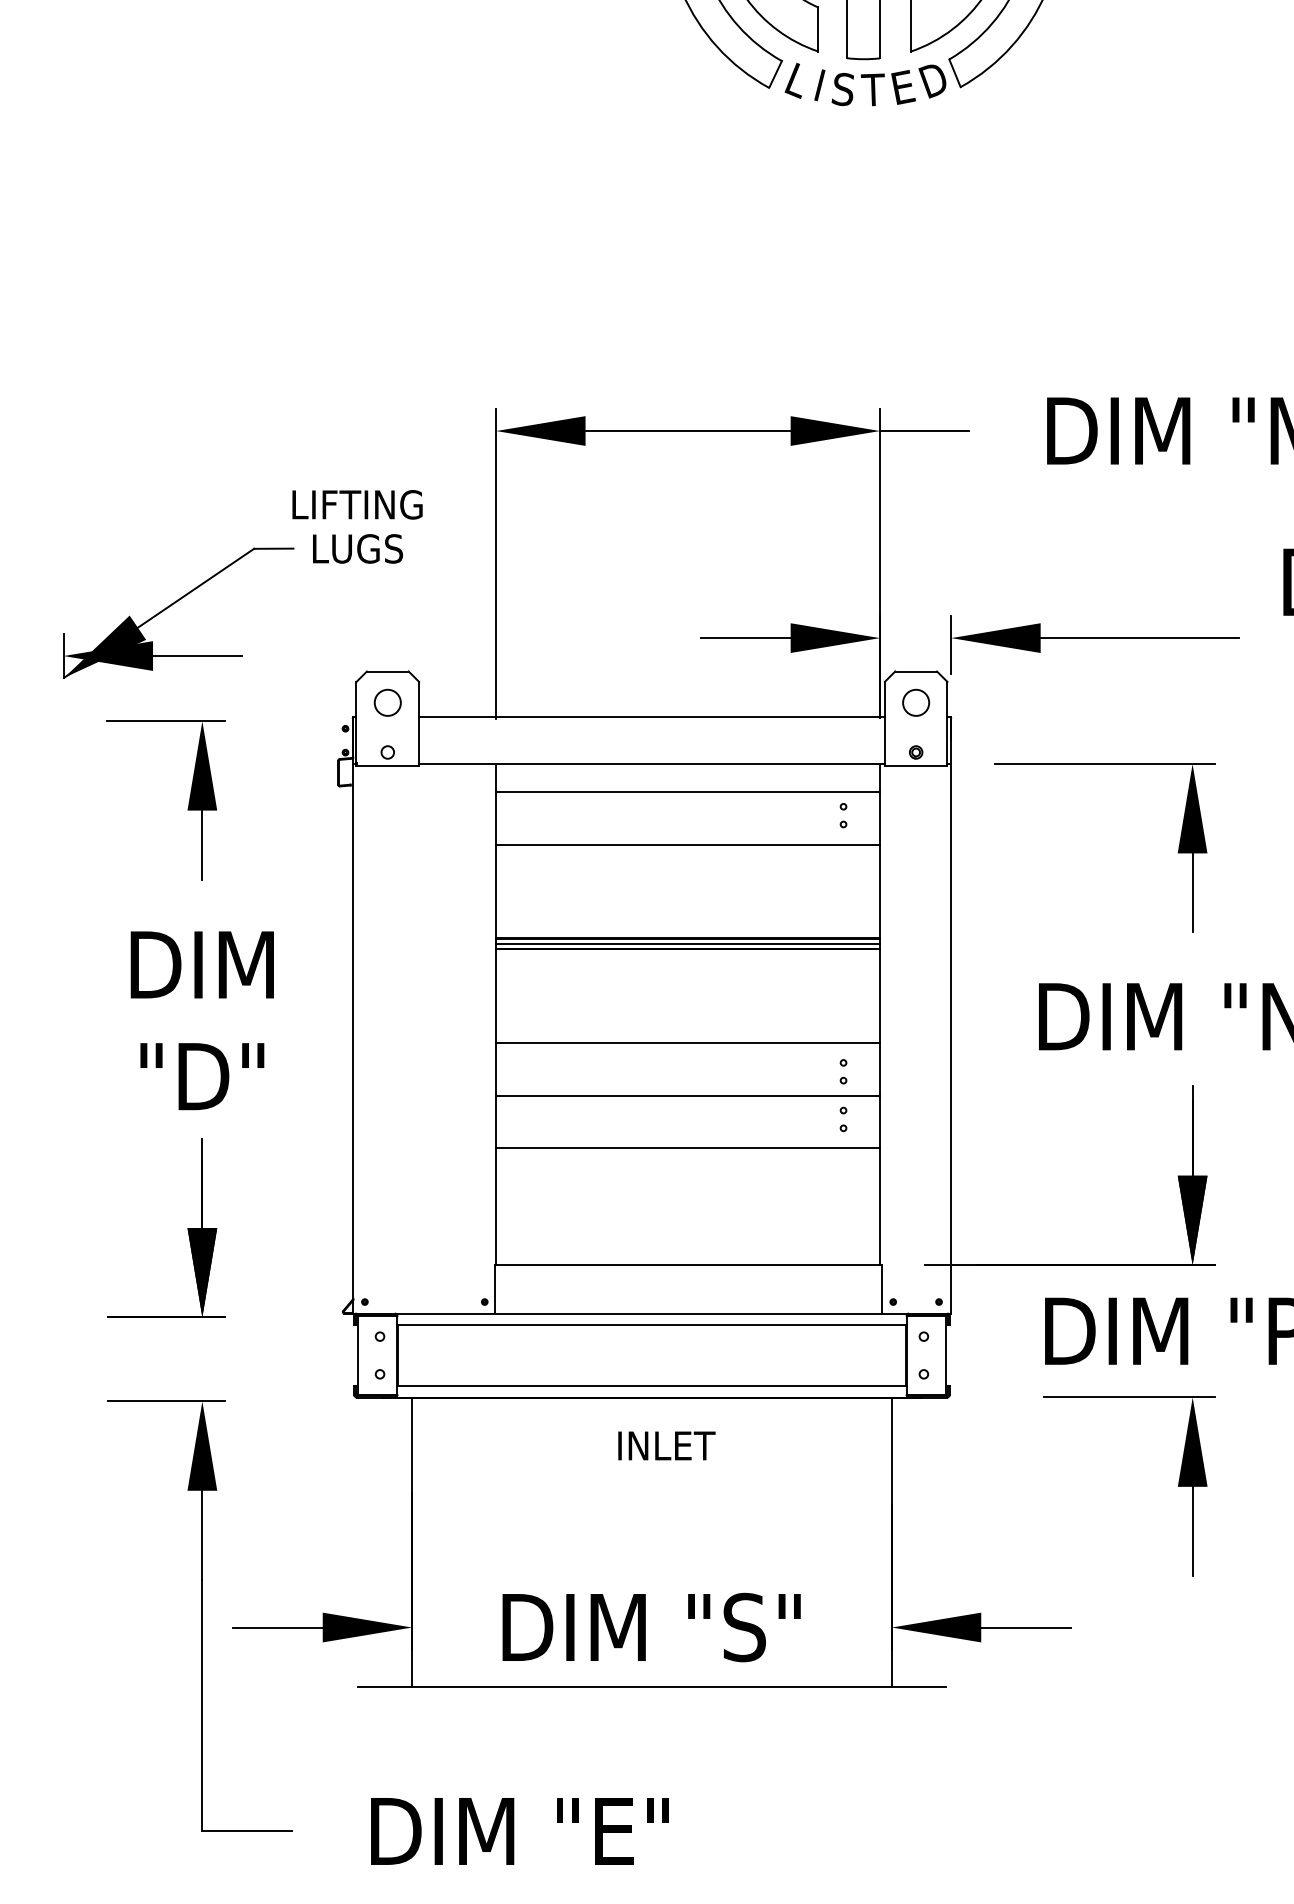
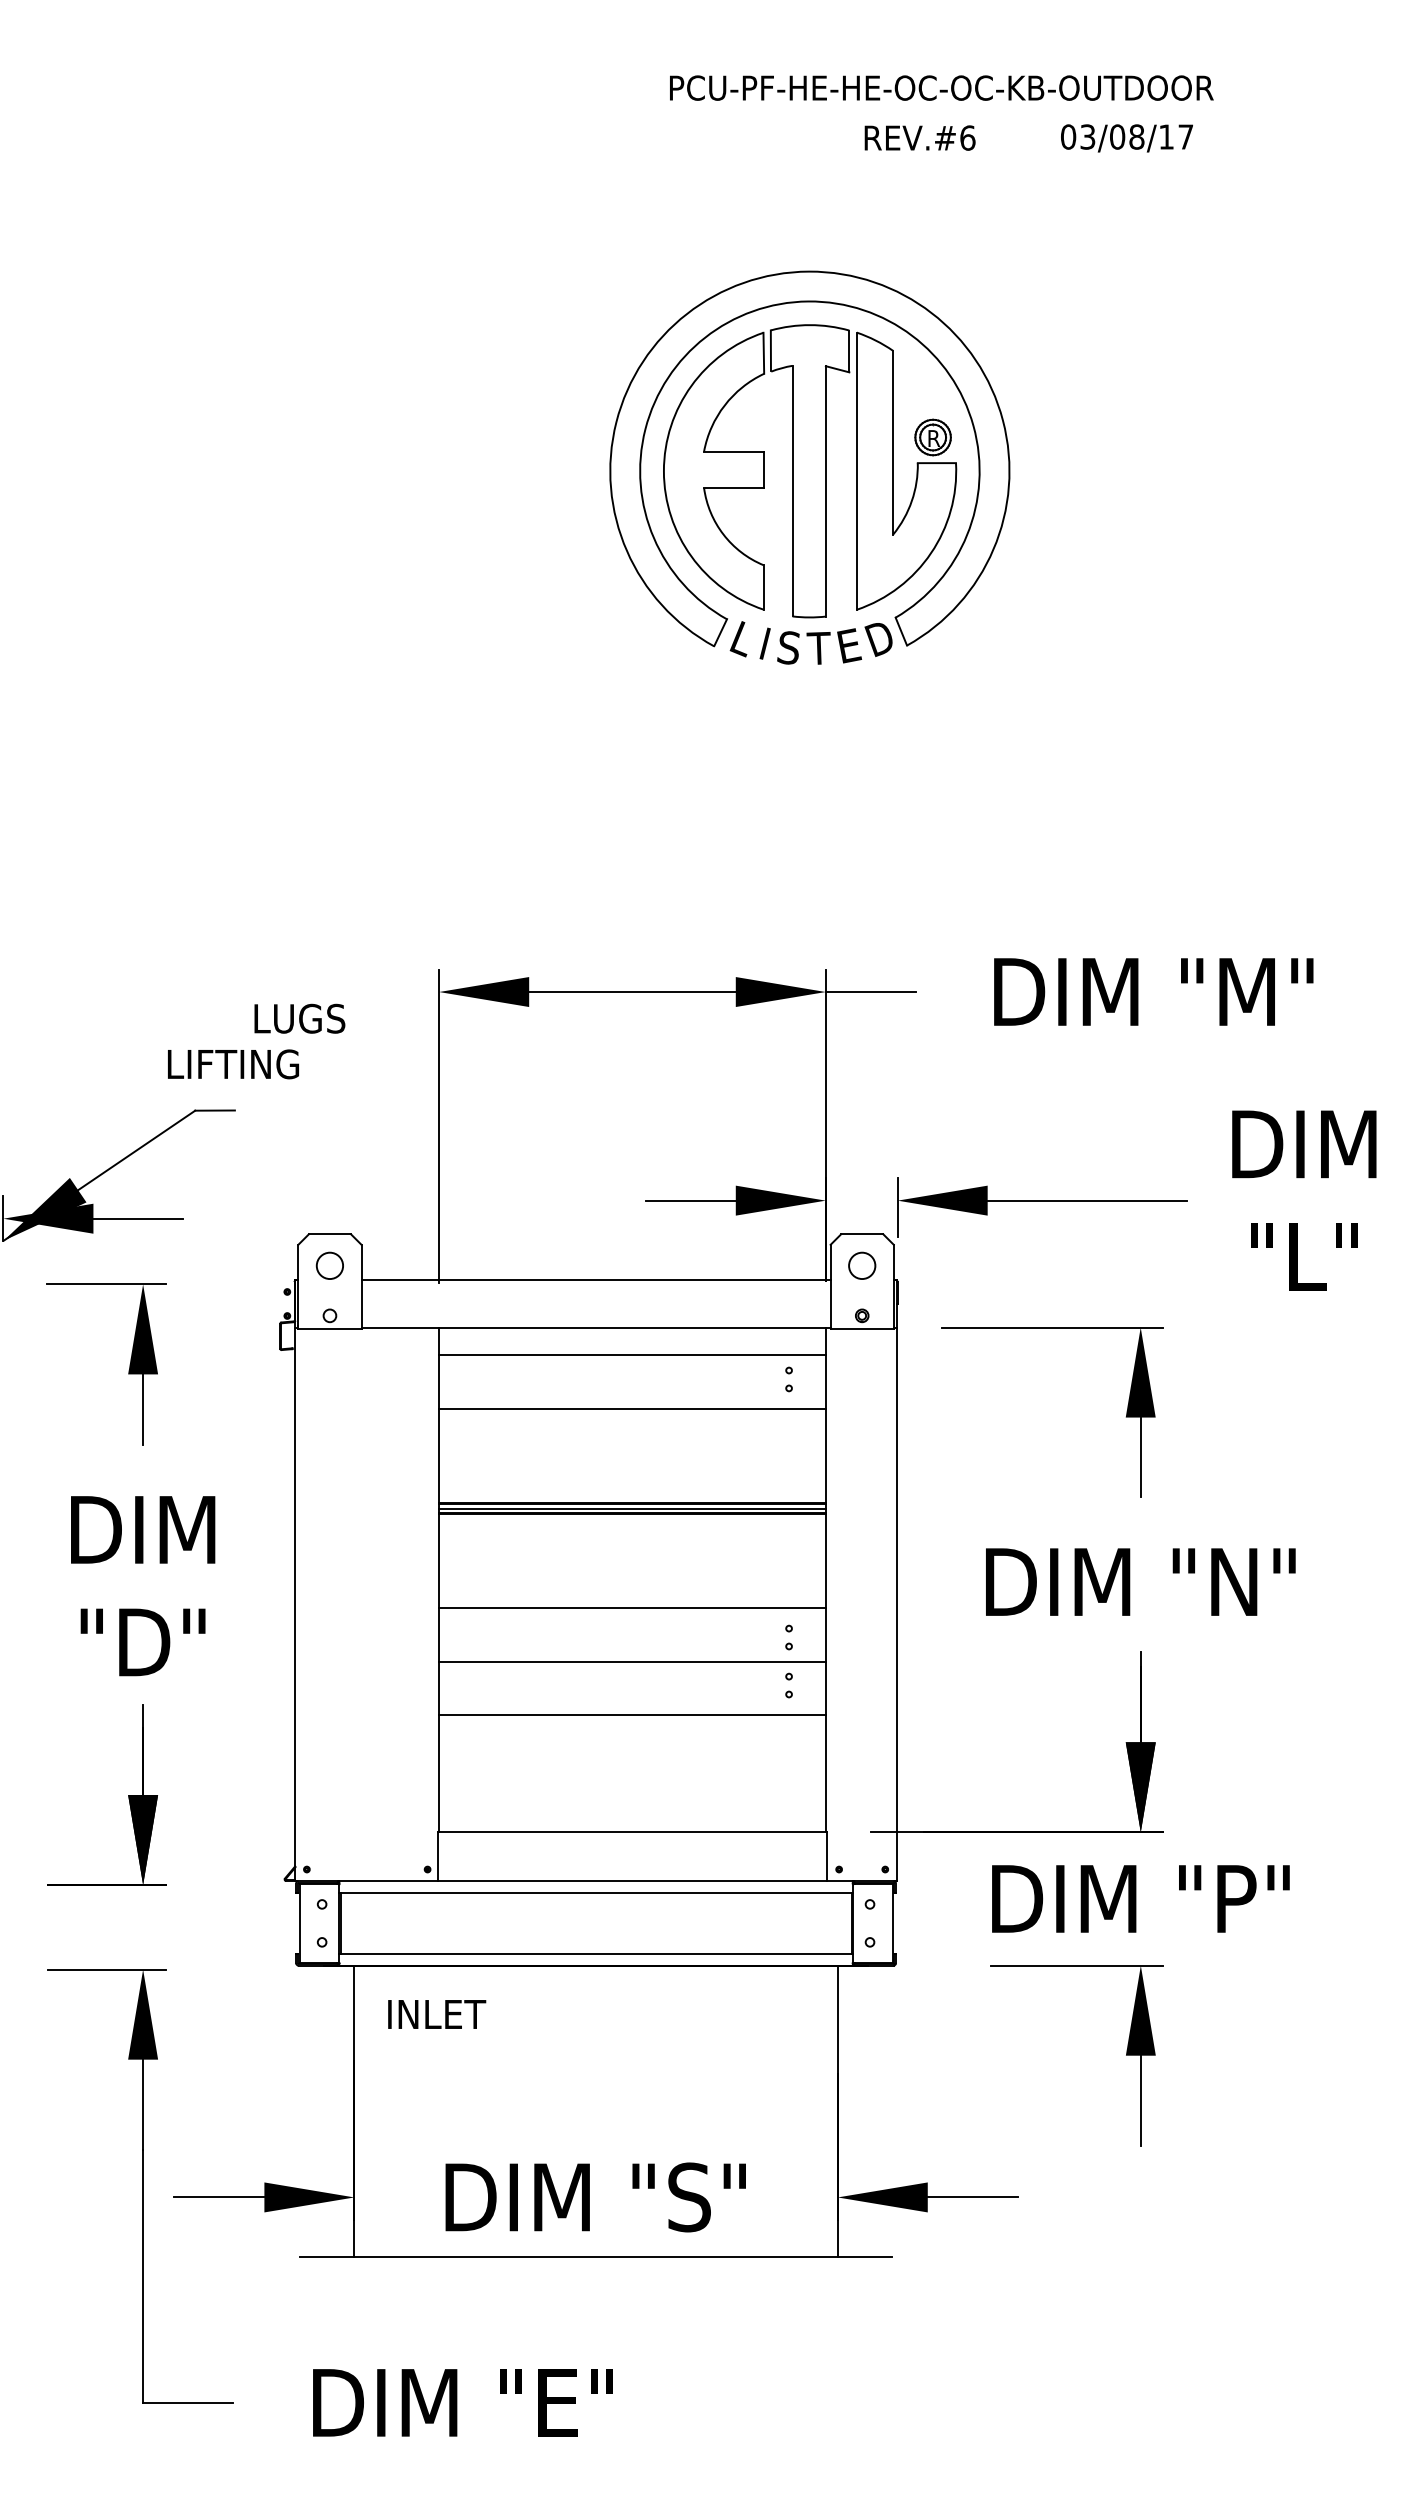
text: (357, 504) -> (233, 1064), moved
text: (357, 548) -> (299, 1018), moved
text: (667, 1445) -> (437, 2014), moved

